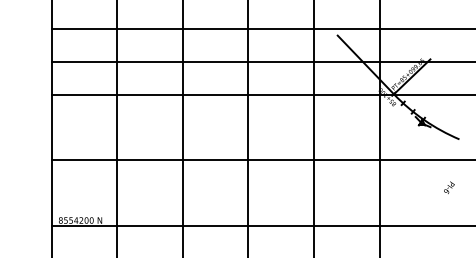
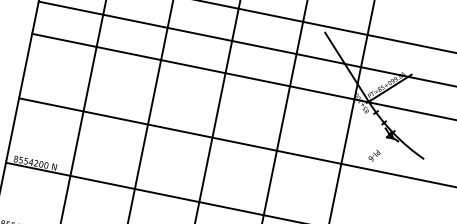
text: (449, 187) -> (374, 155), moved

